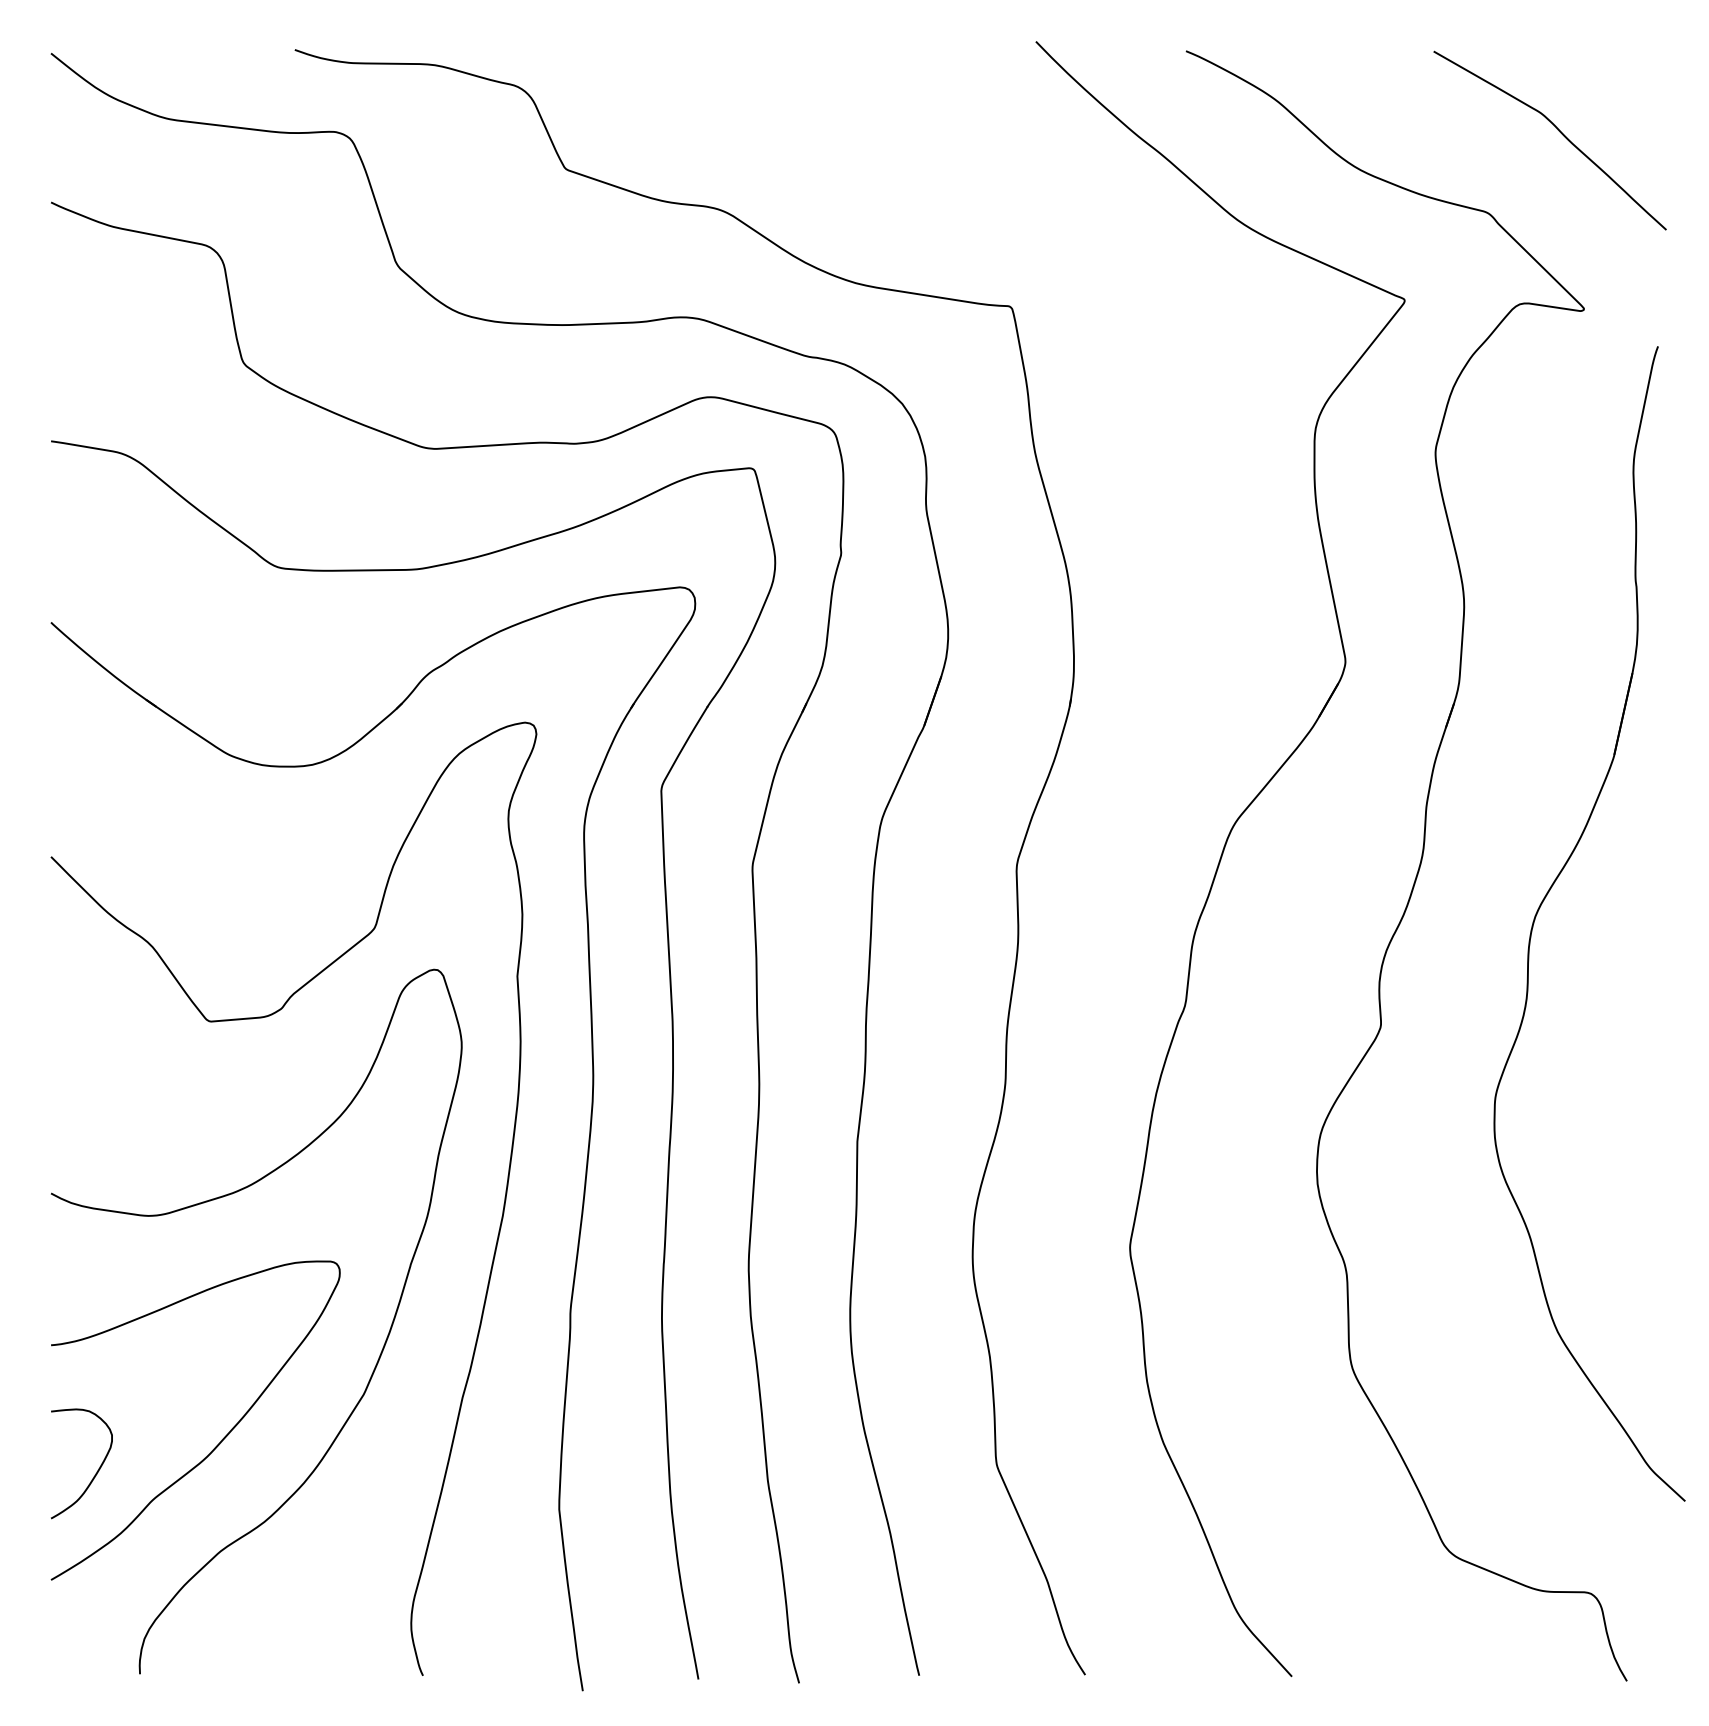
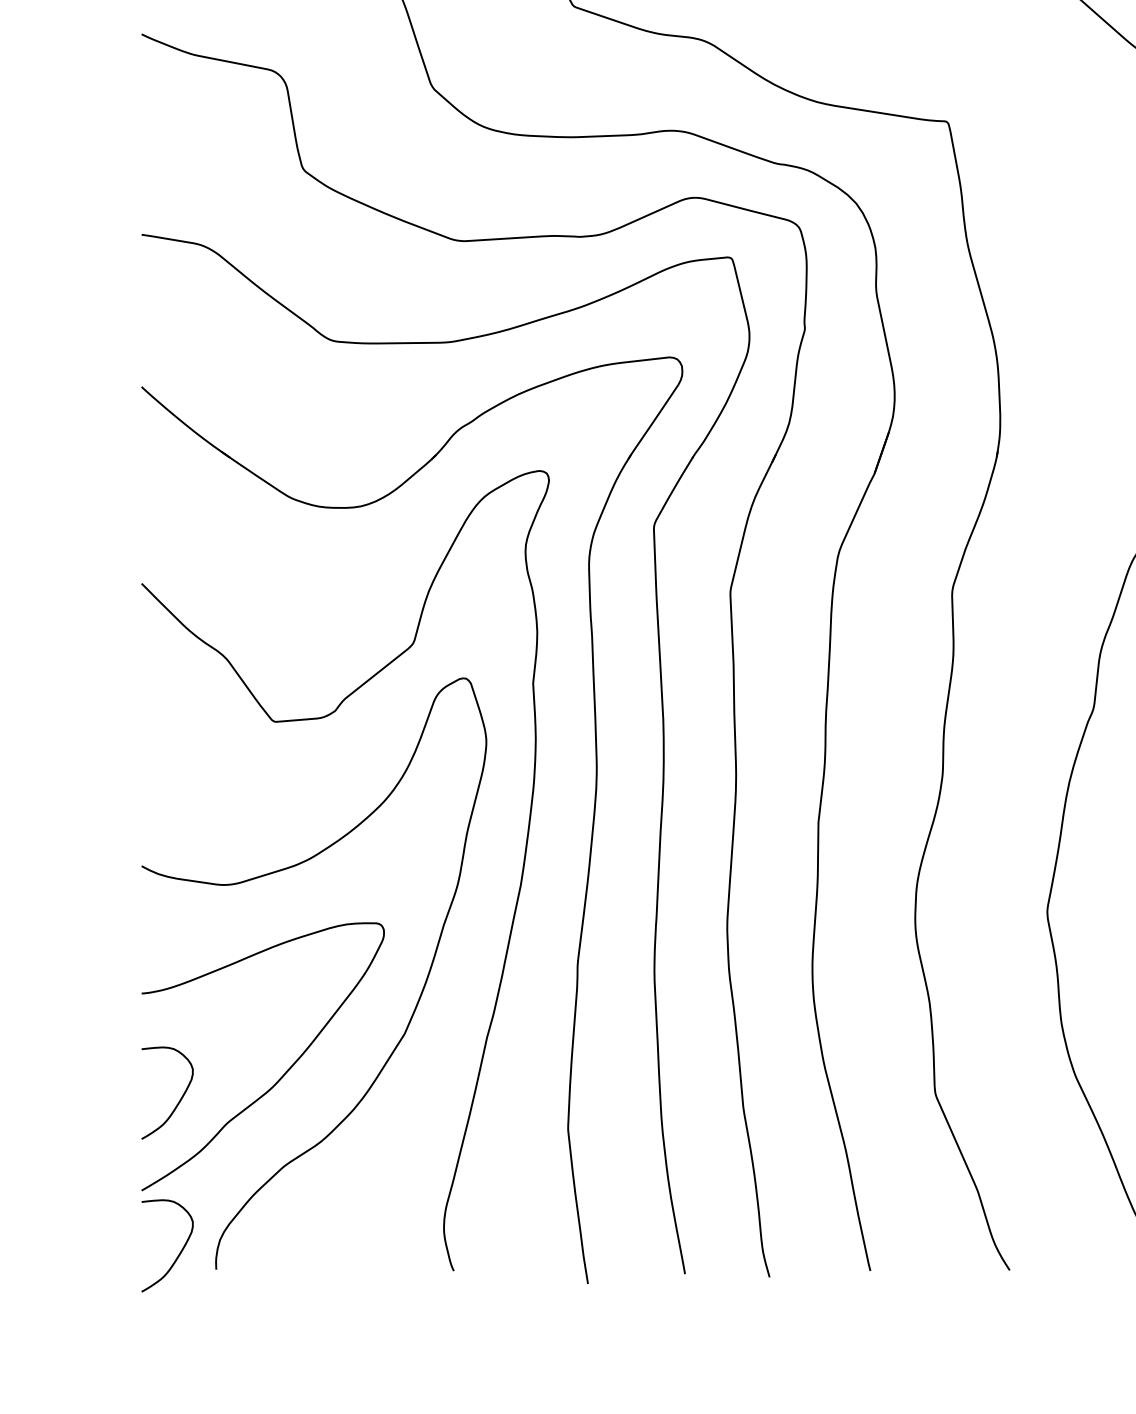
curve: (96, 1653) -> (179, 1252), added

